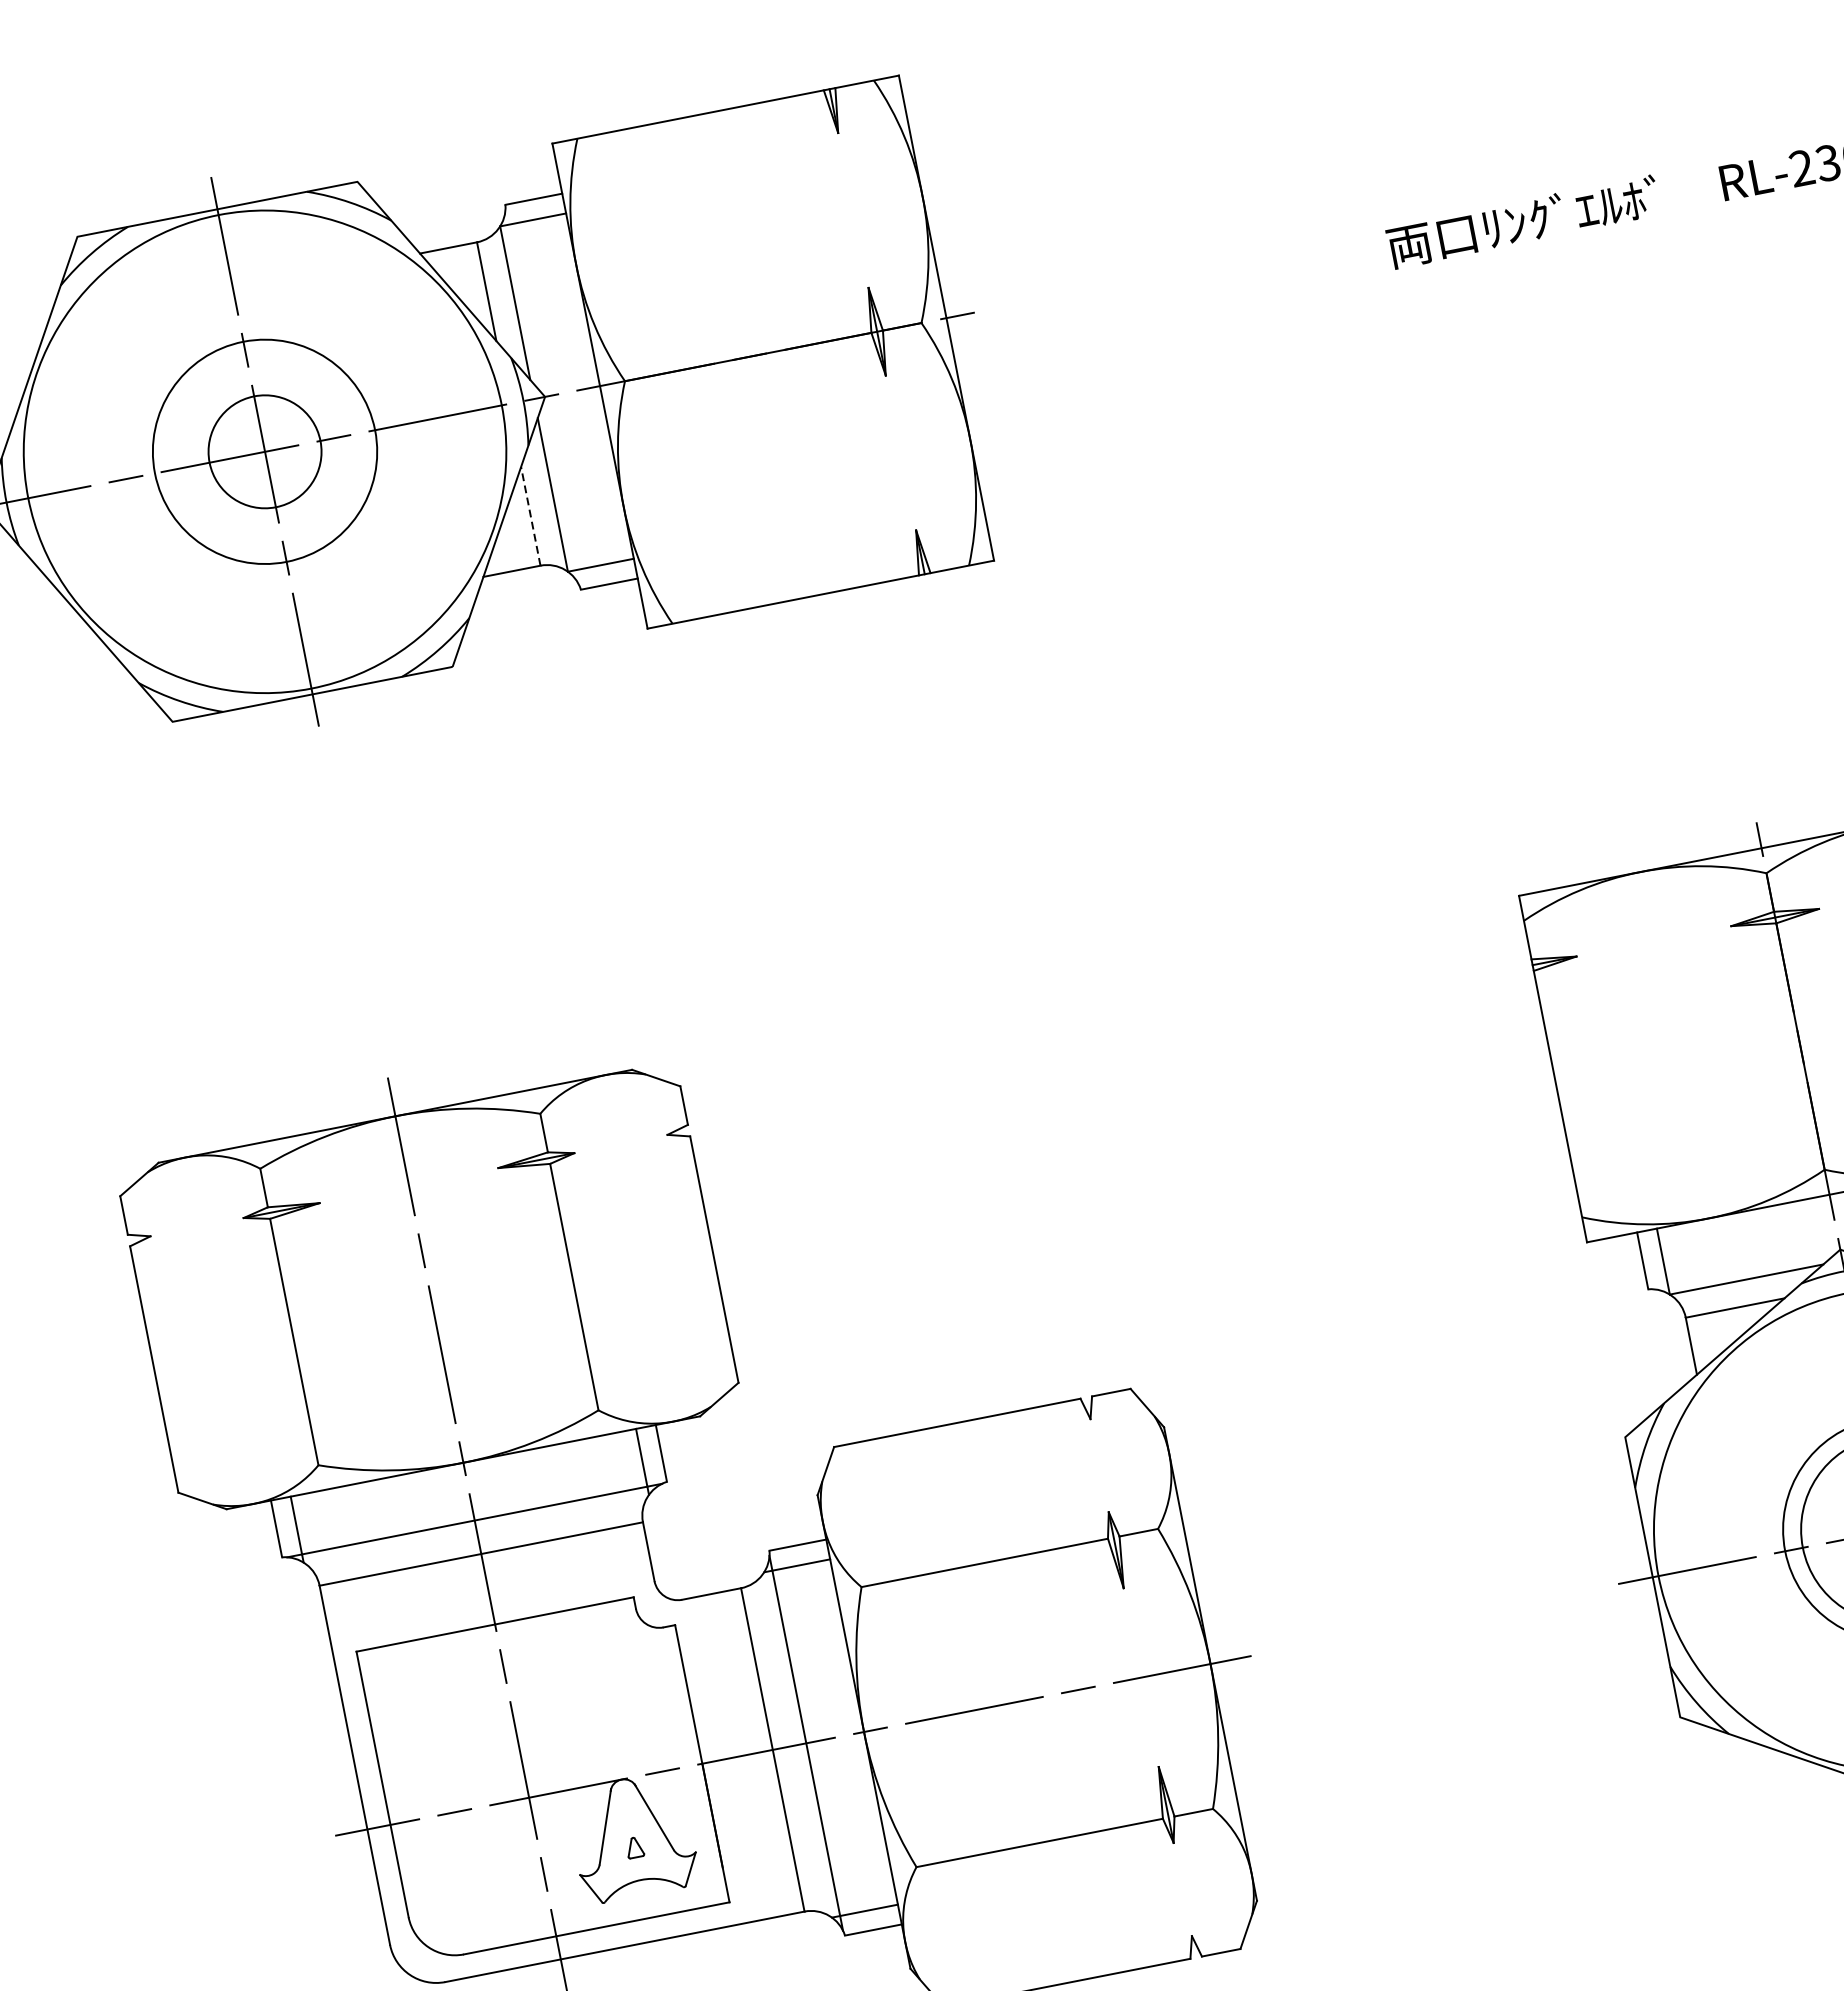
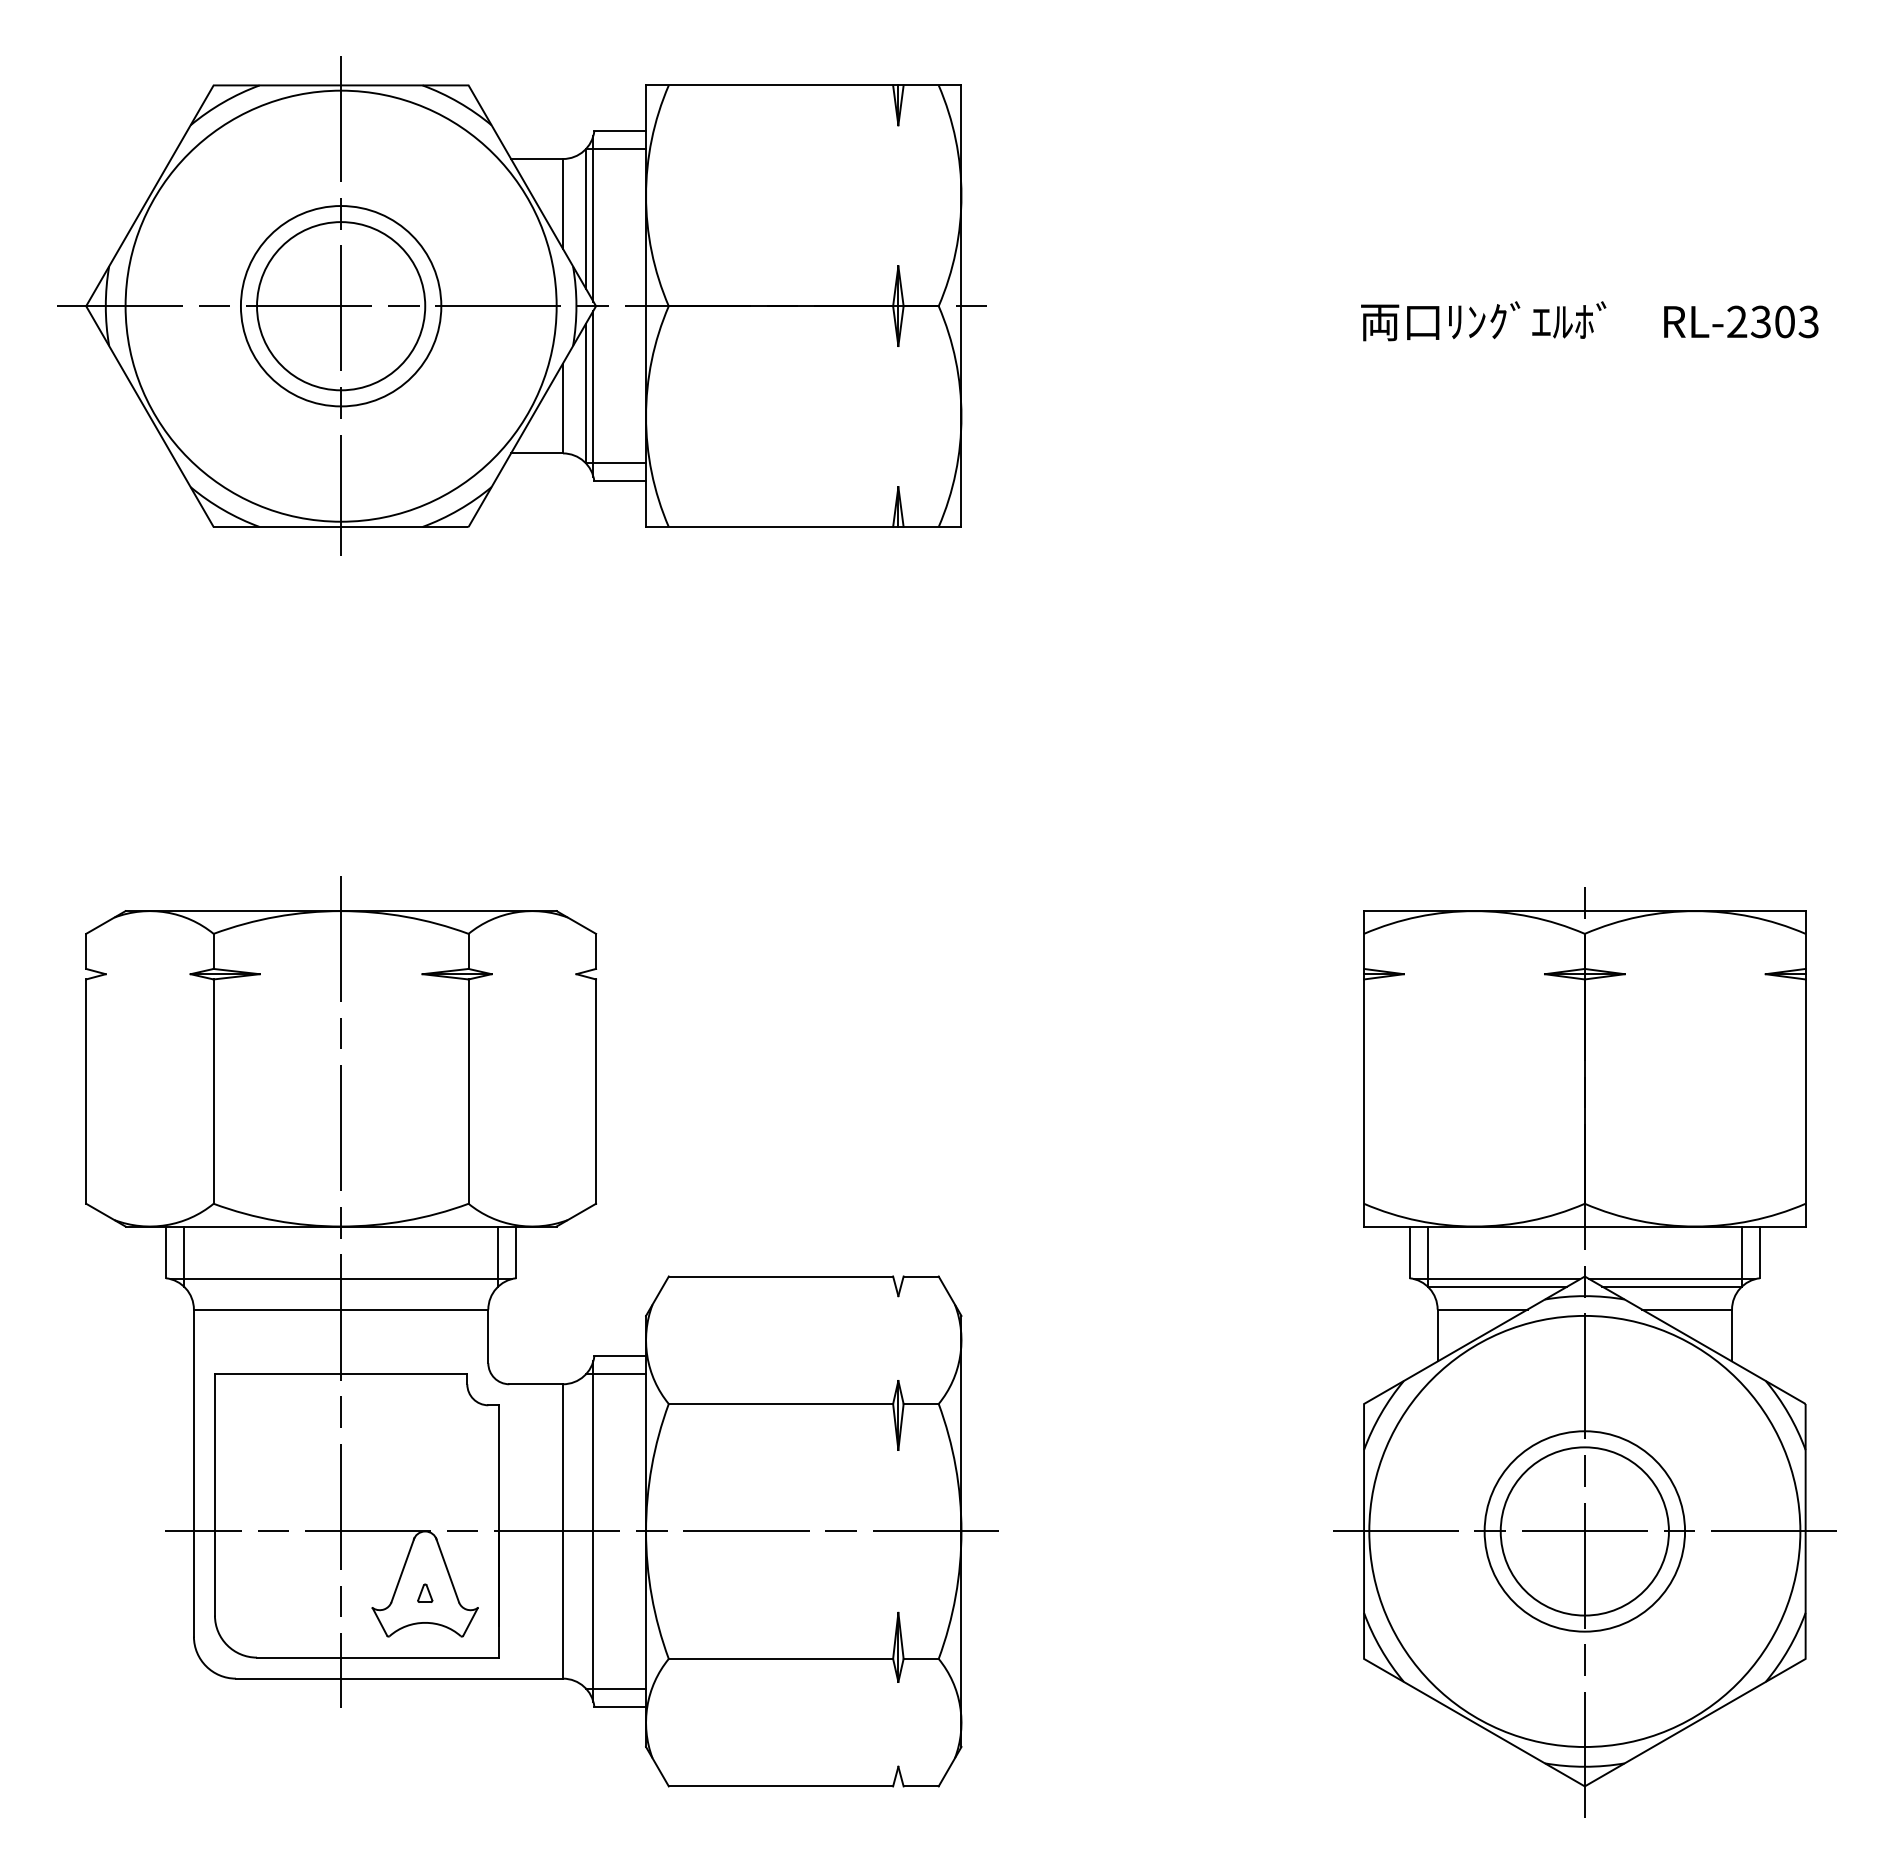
line: (523, 301) -> (593, 218), added
circle: (265, 452) -> (341, 306), size x1.67
line: (561, 493) -> (593, 393), added
line: (531, 516) -> (563, 408), dashed -> solid
line: (1745, 1271) -> (1497, 1279), added

